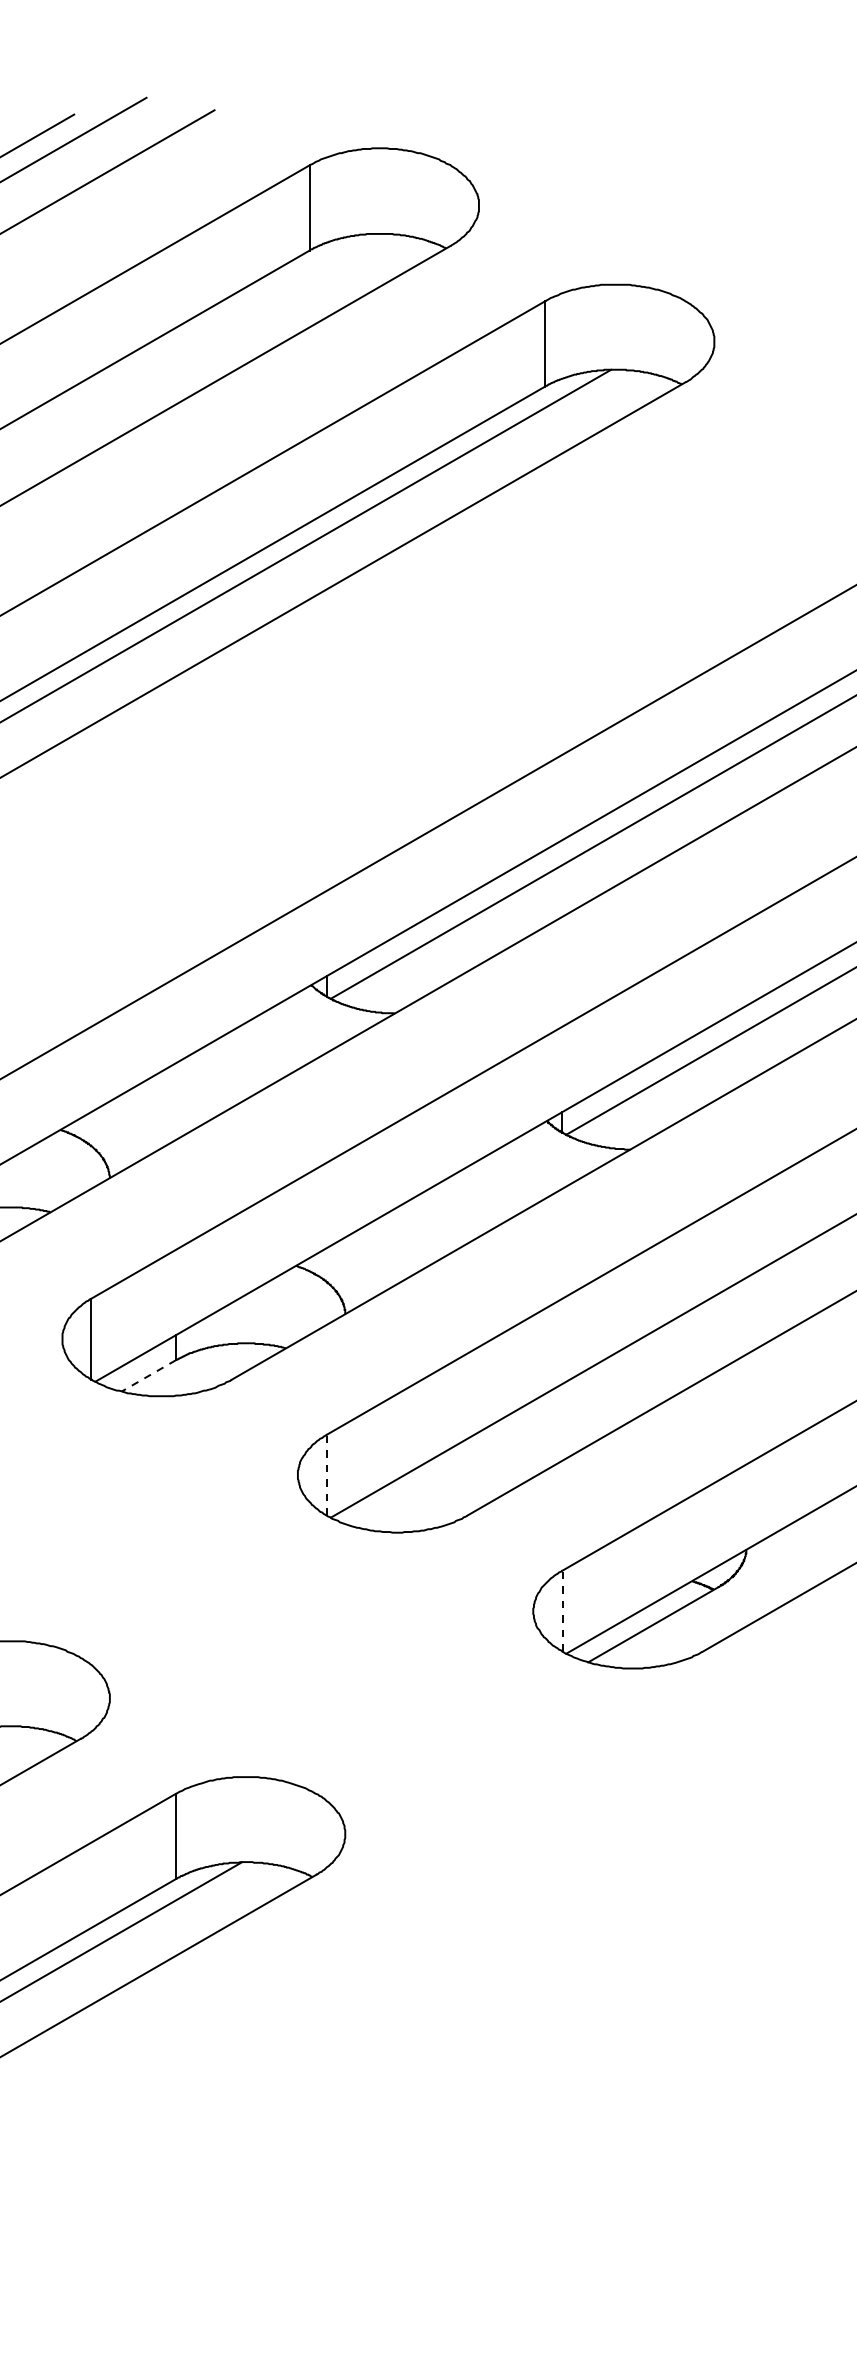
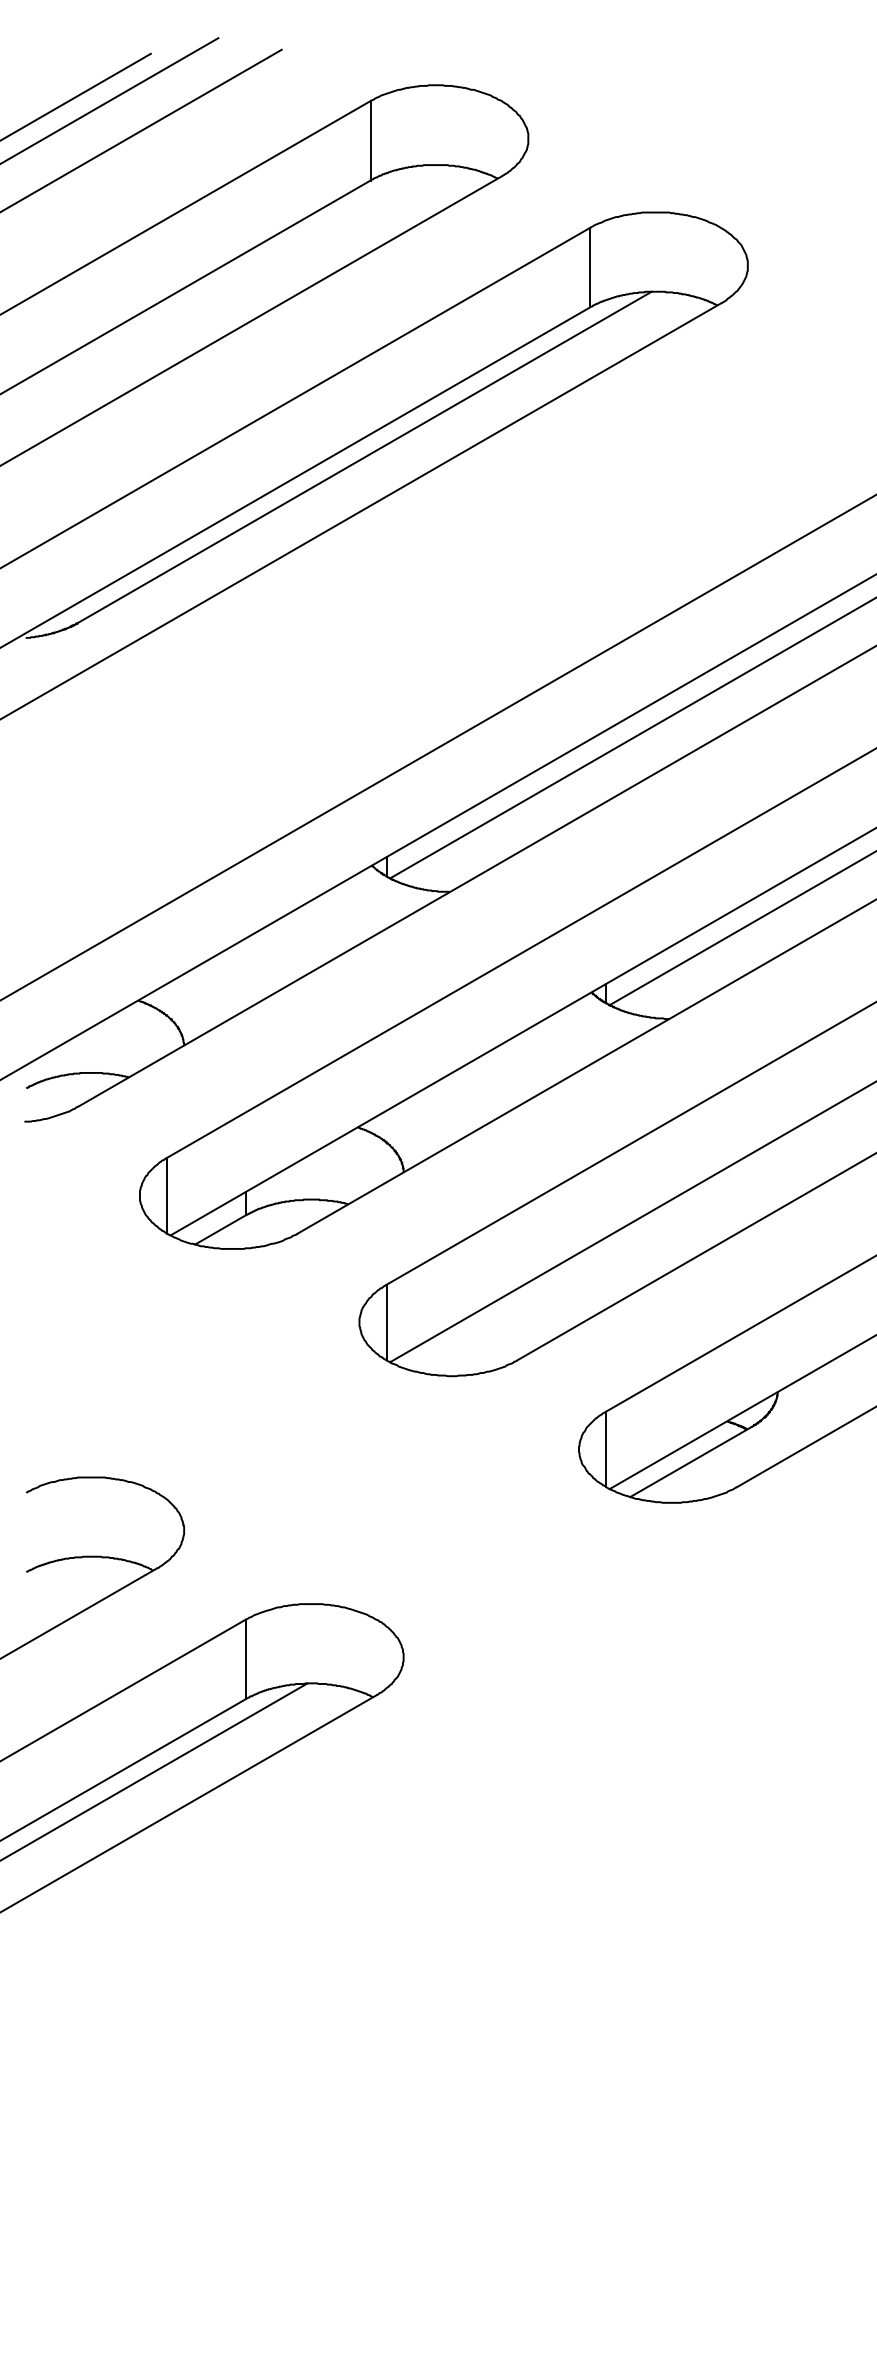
line: (147, 1376) -> (219, 1230), dashed -> solid
line: (326, 1475) -> (386, 1322), dashed -> solid
line: (562, 1611) -> (606, 1449), dashed -> solid

